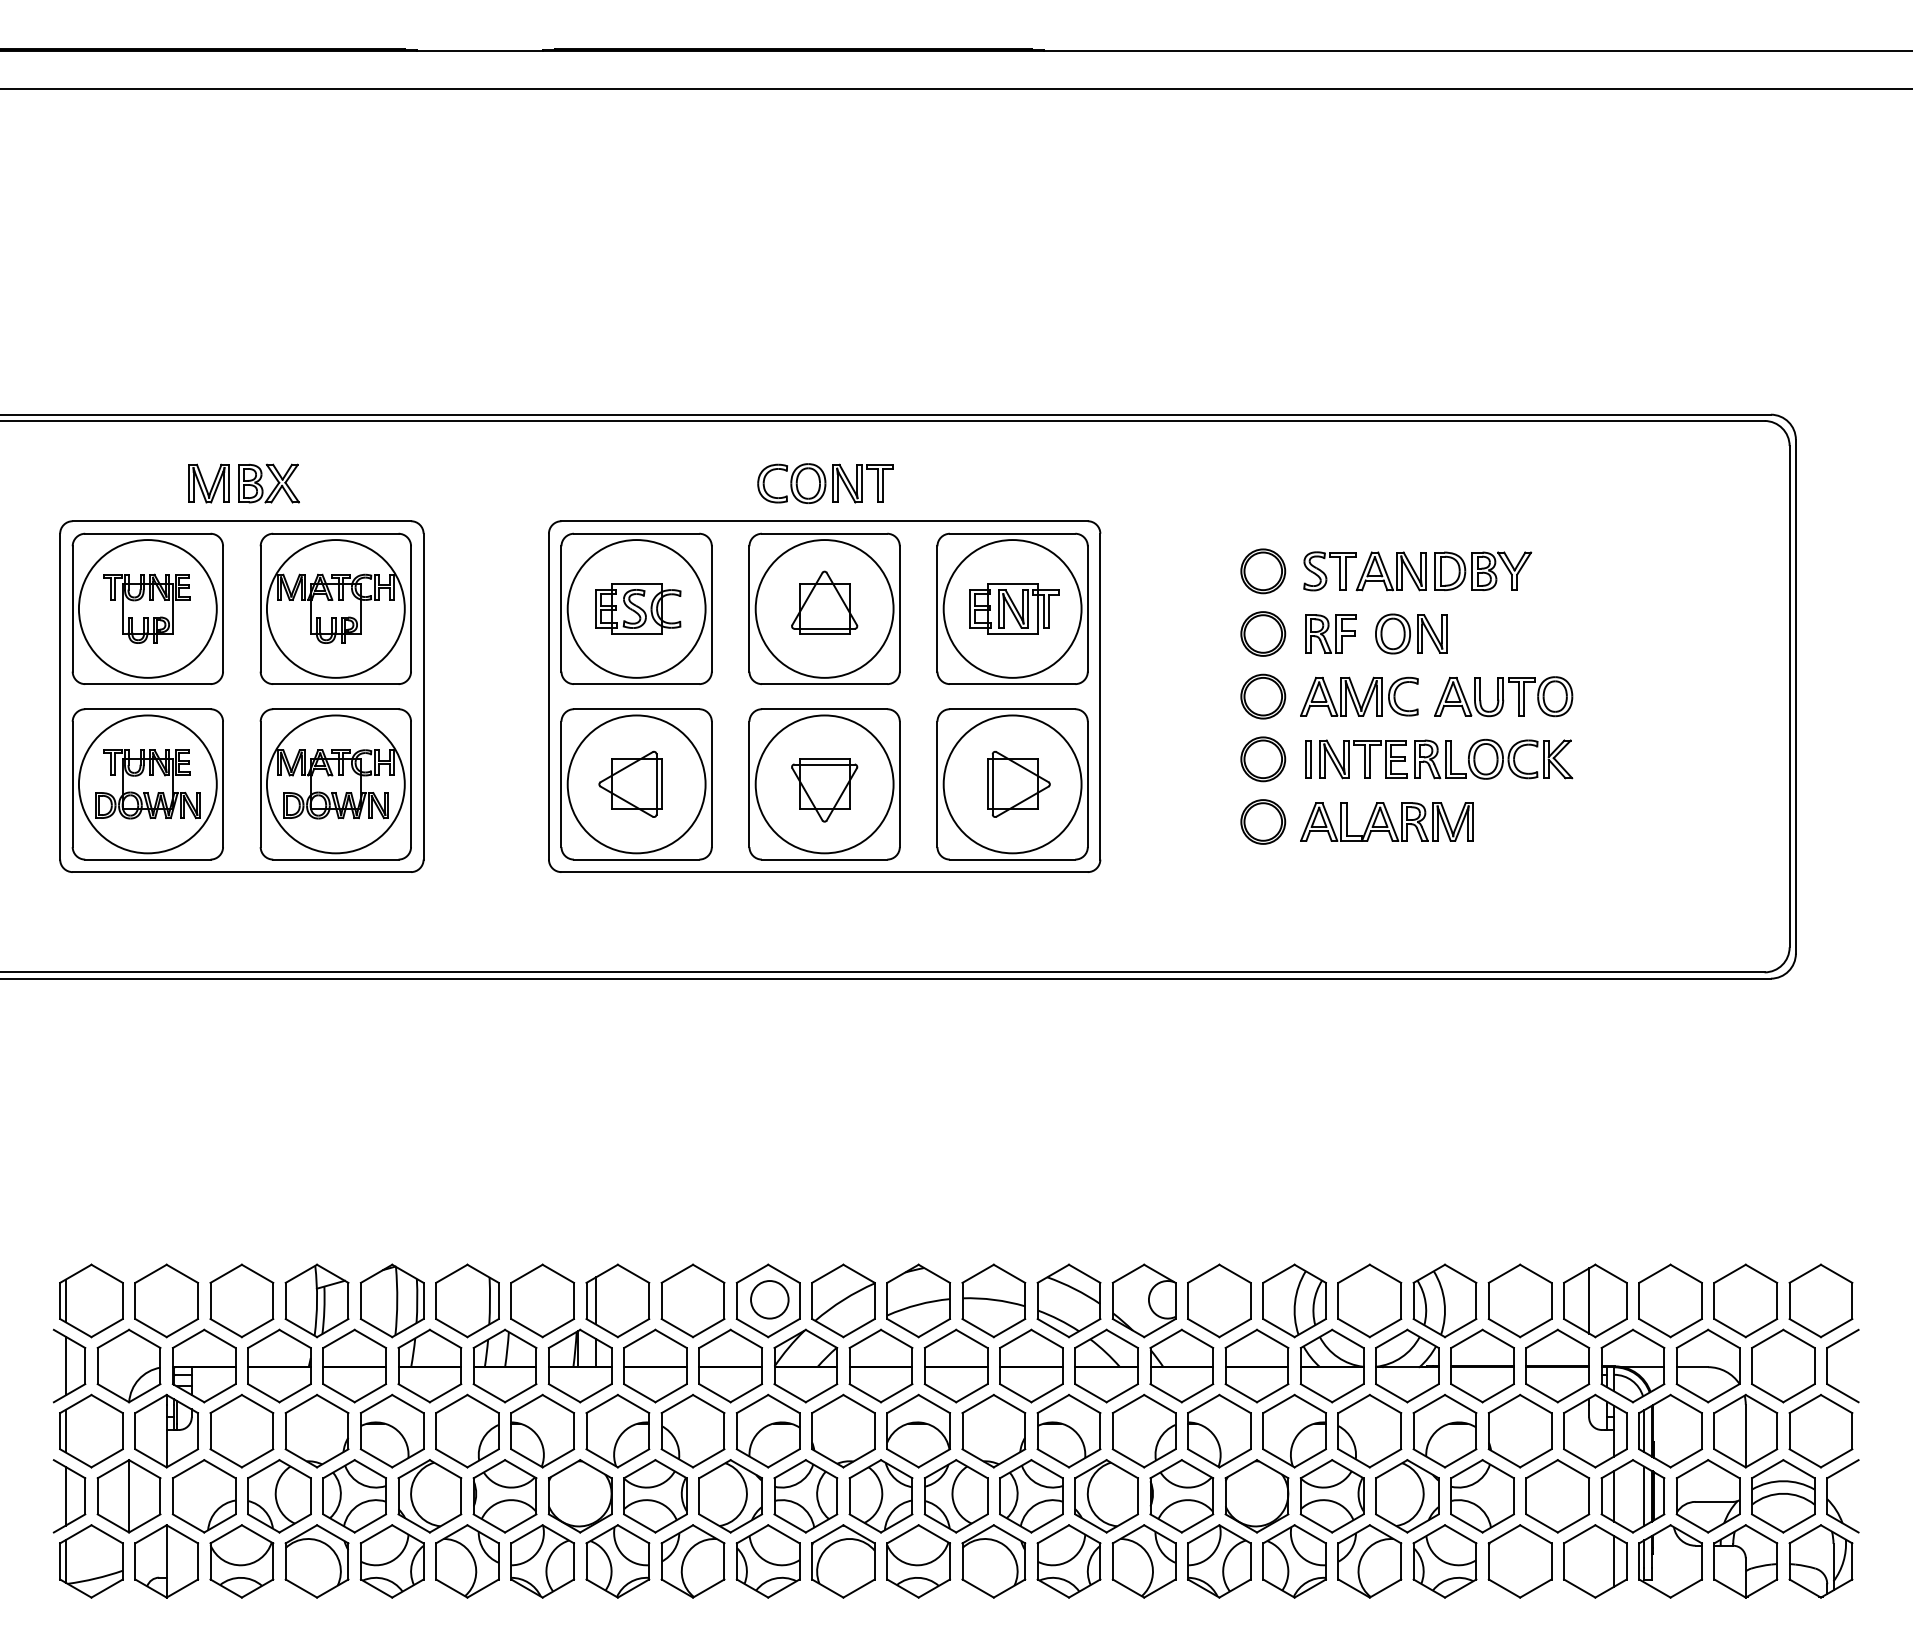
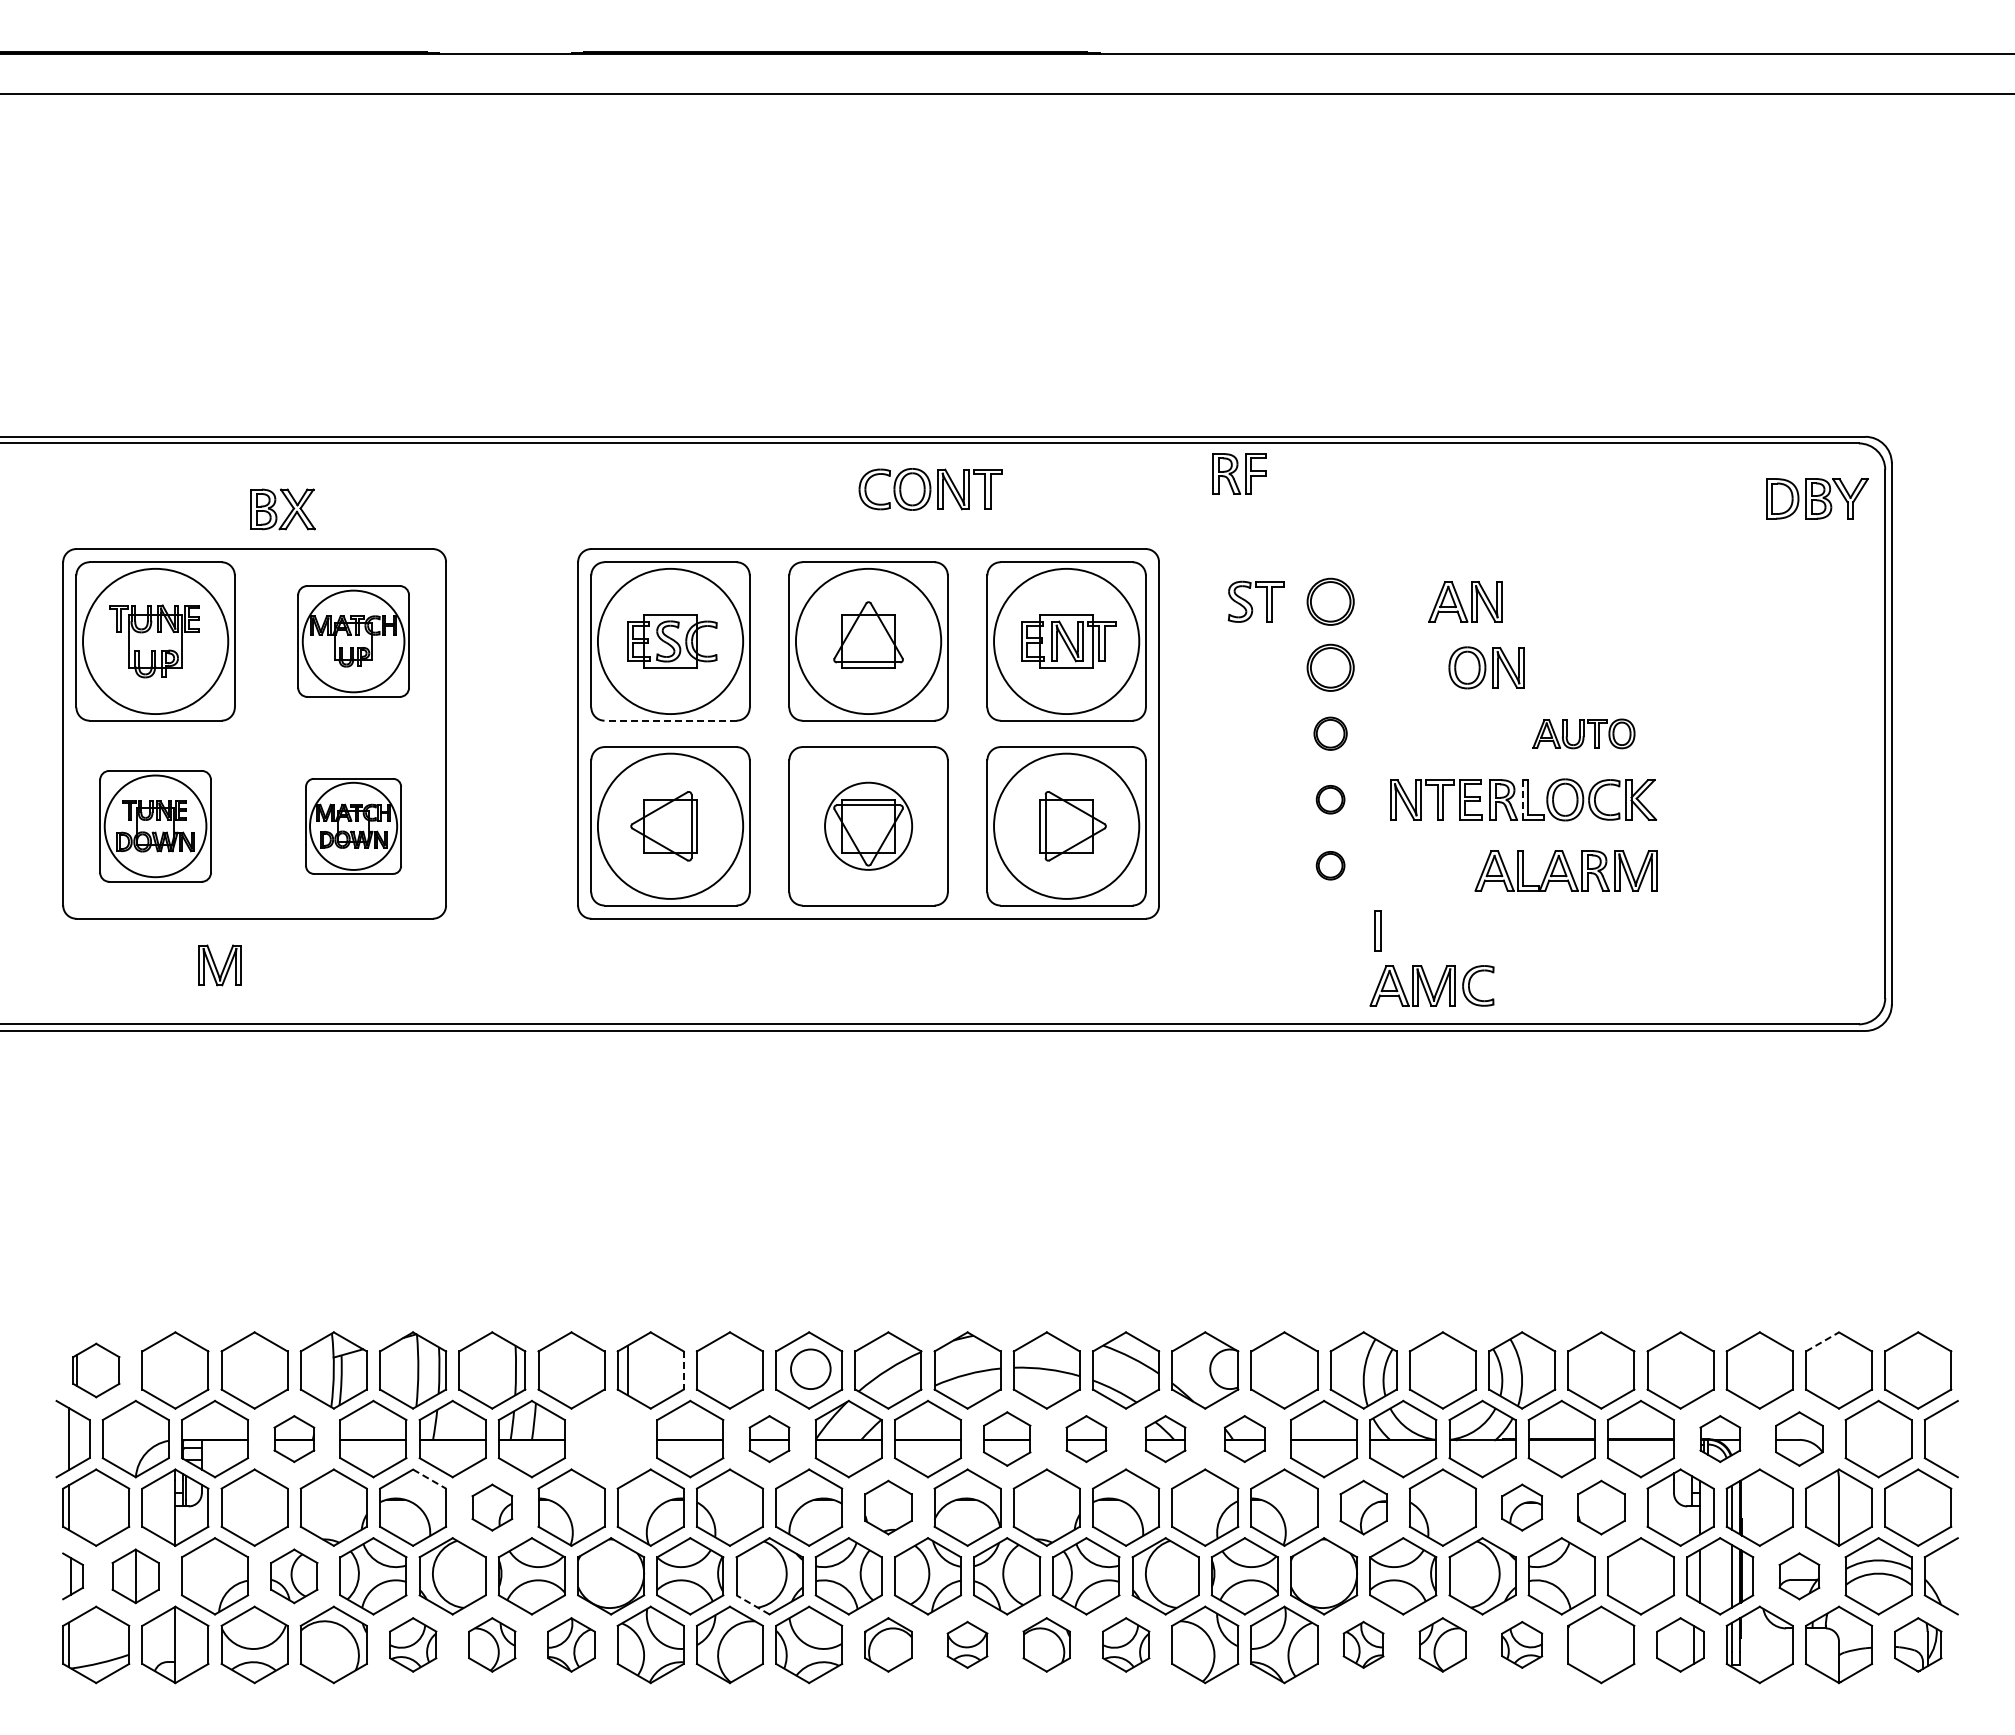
part: (208, 483) -> (219, 965), moved
part: (825, 483) -> (930, 489), moved
part: (1329, 571) -> (1255, 601), moved
part: (1483, 571) -> (1817, 498), moved
part: (335, 608) -> (353, 641), size x0.7
part: (1330, 633) -> (1239, 473), moved
line: (636, 683) -> (670, 720), solid -> dashed
part: (1263, 696) -> (1330, 733), size x0.7
part: (1358, 696) -> (1431, 985), moved
part: (1503, 696) -> (1583, 733), size x0.7
part: (1263, 758) -> (1330, 799), size x0.6
part: (1307, 758) -> (1377, 930), moved
line: (1445, 758) -> (1522, 799), solid -> dashed
circle: (824, 783) -> (868, 825), size x0.6
part: (147, 784) -> (155, 826), size x0.7
part: (335, 784) -> (353, 826), size x0.6
part: (1263, 821) -> (1330, 865), size x0.6
part: (1386, 821) -> (1565, 870), moved
line: (1730, 1273) -> (1822, 1341), solid -> dashed
part: (91, 1300) -> (96, 1370), size x0.7
line: (648, 1300) -> (683, 1370), solid -> dashed
line: (1588, 1300) -> (1673, 1370), removed
part: (279, 1365) -> (294, 1438), size x0.6
part: (580, 1365) -> (611, 1438), removed
part: (730, 1365) -> (769, 1438), size x0.6
part: (956, 1365) -> (1007, 1438), size x0.7
part: (1031, 1365) -> (1086, 1438), size x0.6
part: (1106, 1365) -> (1165, 1438), size x0.6
part: (1181, 1365) -> (1244, 1438), size x0.6
part: (1633, 1365) -> (1720, 1438), size x0.6
part: (1708, 1365) -> (1799, 1438), size x0.7
line: (408, 1404) -> (430, 1479), solid -> dashed
part: (467, 1430) -> (492, 1507), size x0.6
part: (843, 1430) -> (888, 1507), size x0.7
part: (1294, 1430) -> (1363, 1507), size x0.7
part: (1445, 1430) -> (1522, 1507), size x0.6
part: (1520, 1430) -> (1601, 1507), size x0.7
part: (68, 1496) -> (72, 1576), size x0.6
part: (128, 1496) -> (135, 1576), size x0.7
part: (279, 1496) -> (294, 1576), size x0.7
part: (1708, 1496) -> (1799, 1576), size x0.6
line: (714, 1523) -> (752, 1604), solid -> dashed
part: (392, 1561) -> (413, 1644), size x0.7
part: (467, 1561) -> (492, 1644), size x0.7
part: (542, 1561) -> (571, 1644), size x0.7
part: (843, 1561) -> (888, 1644), size x0.7
part: (918, 1561) -> (967, 1644), size x0.6
part: (993, 1561) -> (1046, 1644), size x0.7
part: (1069, 1561) -> (1126, 1644), size x0.7
part: (1294, 1561) -> (1363, 1644), size x0.6
part: (1369, 1561) -> (1442, 1644), size x0.7
part: (1445, 1561) -> (1522, 1644), size x0.6
part: (1595, 1561) -> (1680, 1644), size x0.7
part: (1821, 1561) -> (1918, 1644), size x0.7

